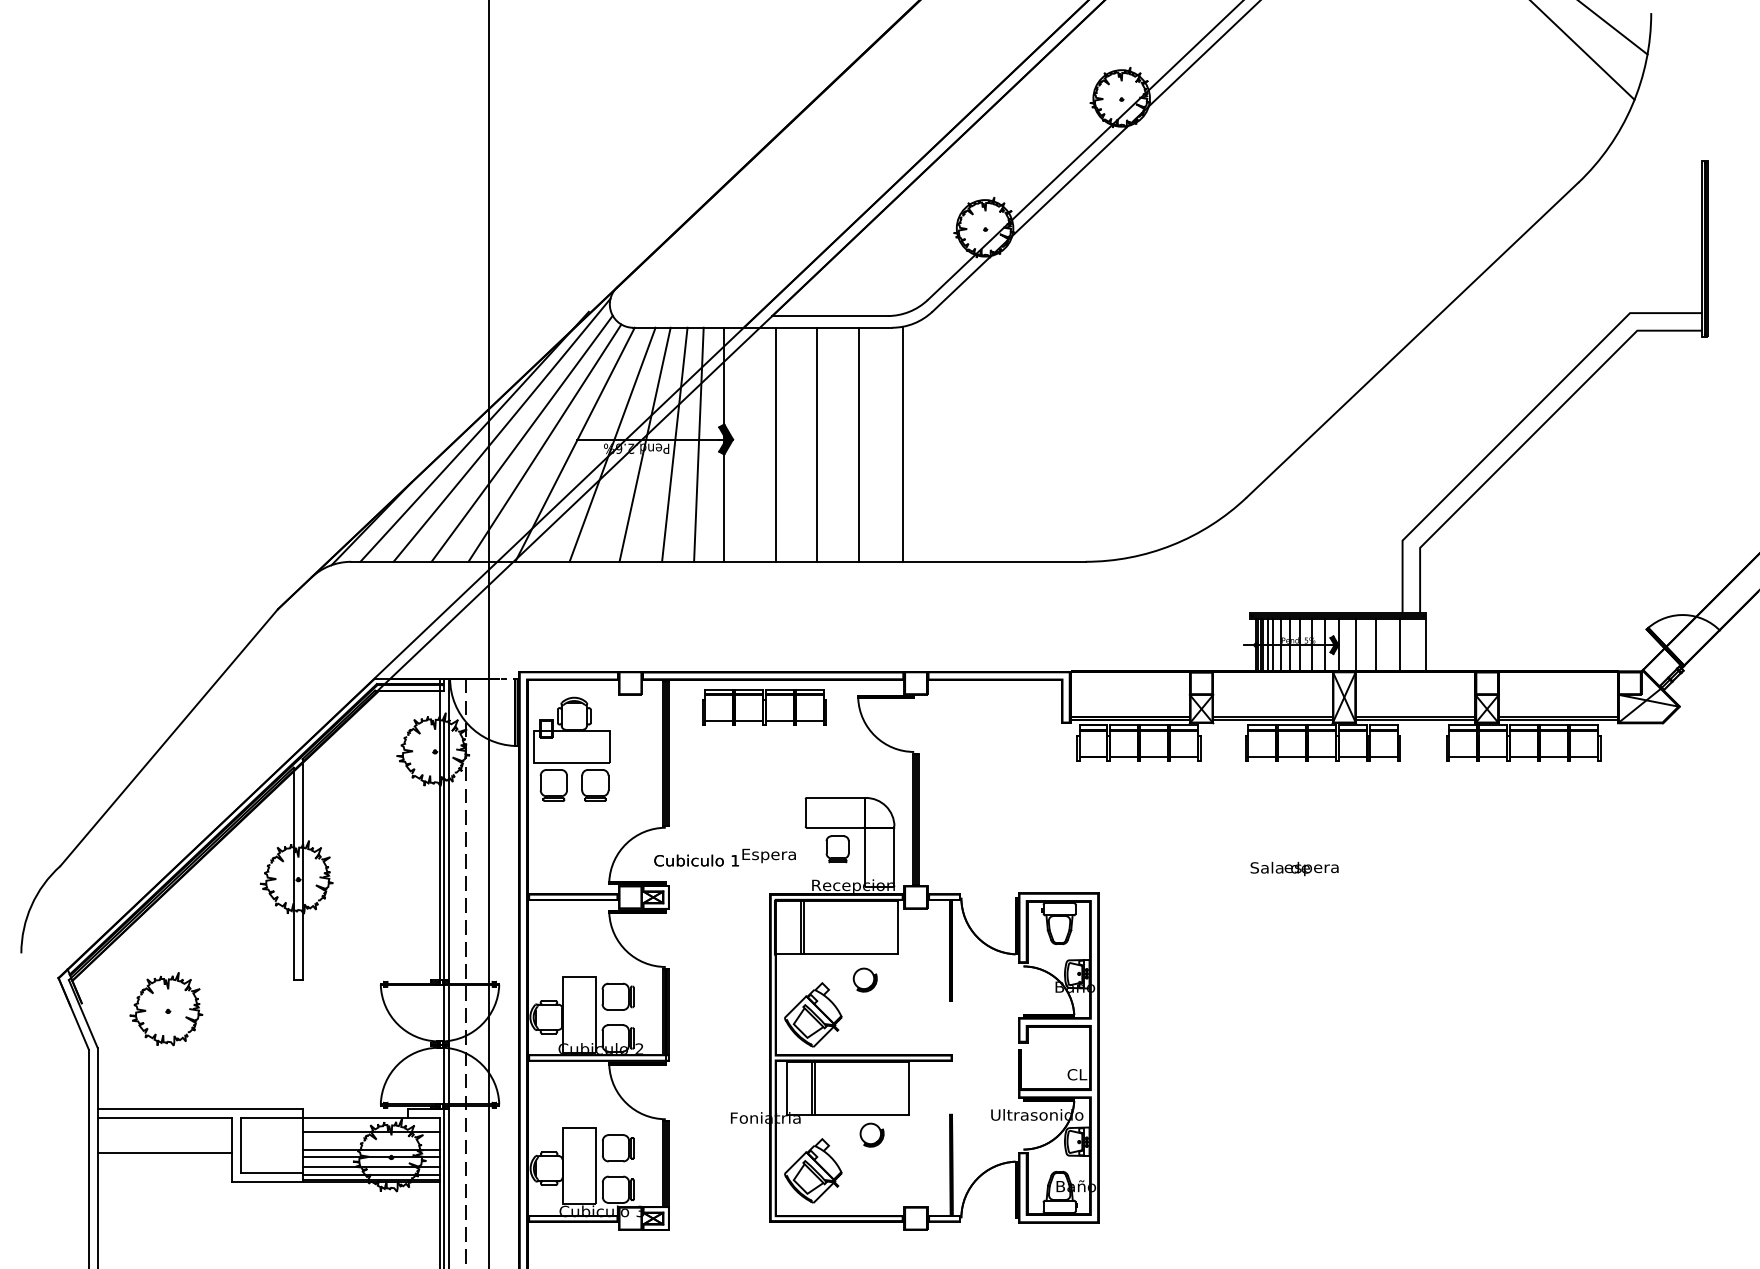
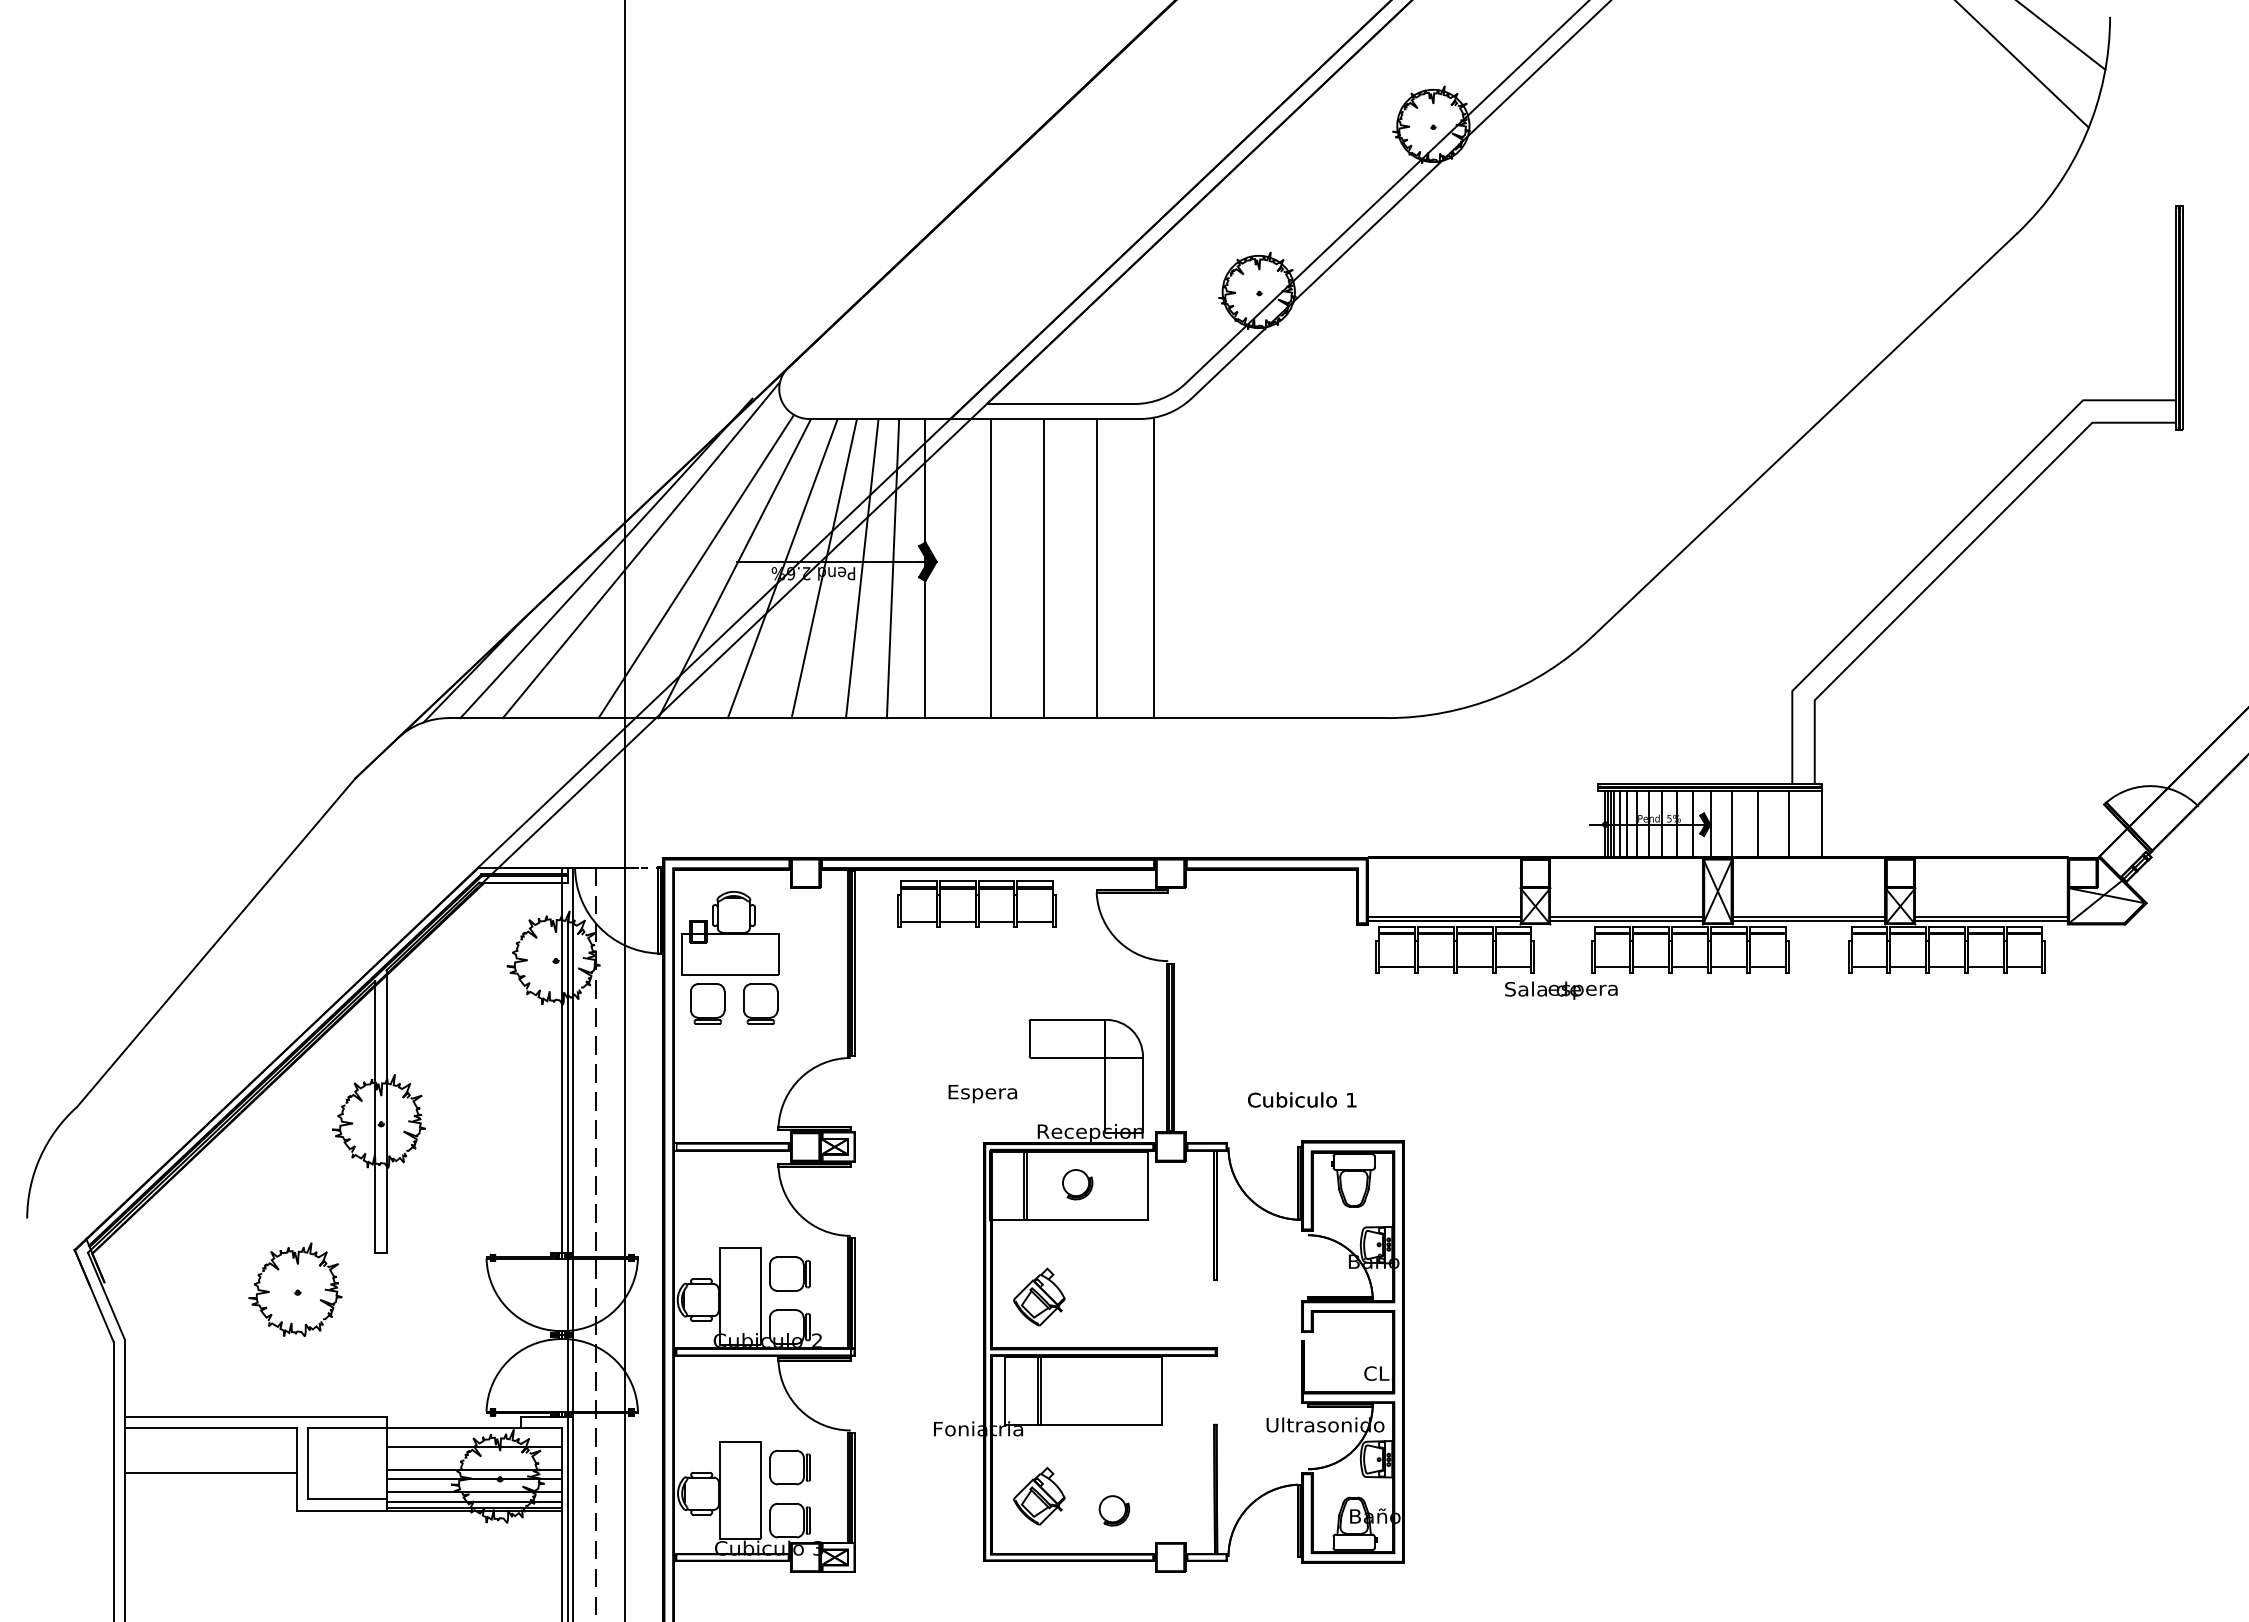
line: (521, 438) -> (666, 560), removed
part: (837, 849) -> (1070, 1085), removed
text: (696, 860) -> (1302, 1099), moved
text: (1294, 868) -> (1561, 990), moved
part: (865, 979) -> (1077, 1184), moved
part: (166, 1008) -> (295, 1289), moved
part: (813, 1014) -> (1039, 1296), size x0.7
part: (872, 1134) -> (1114, 1510), moved
part: (813, 1170) -> (1039, 1495), size x0.7

